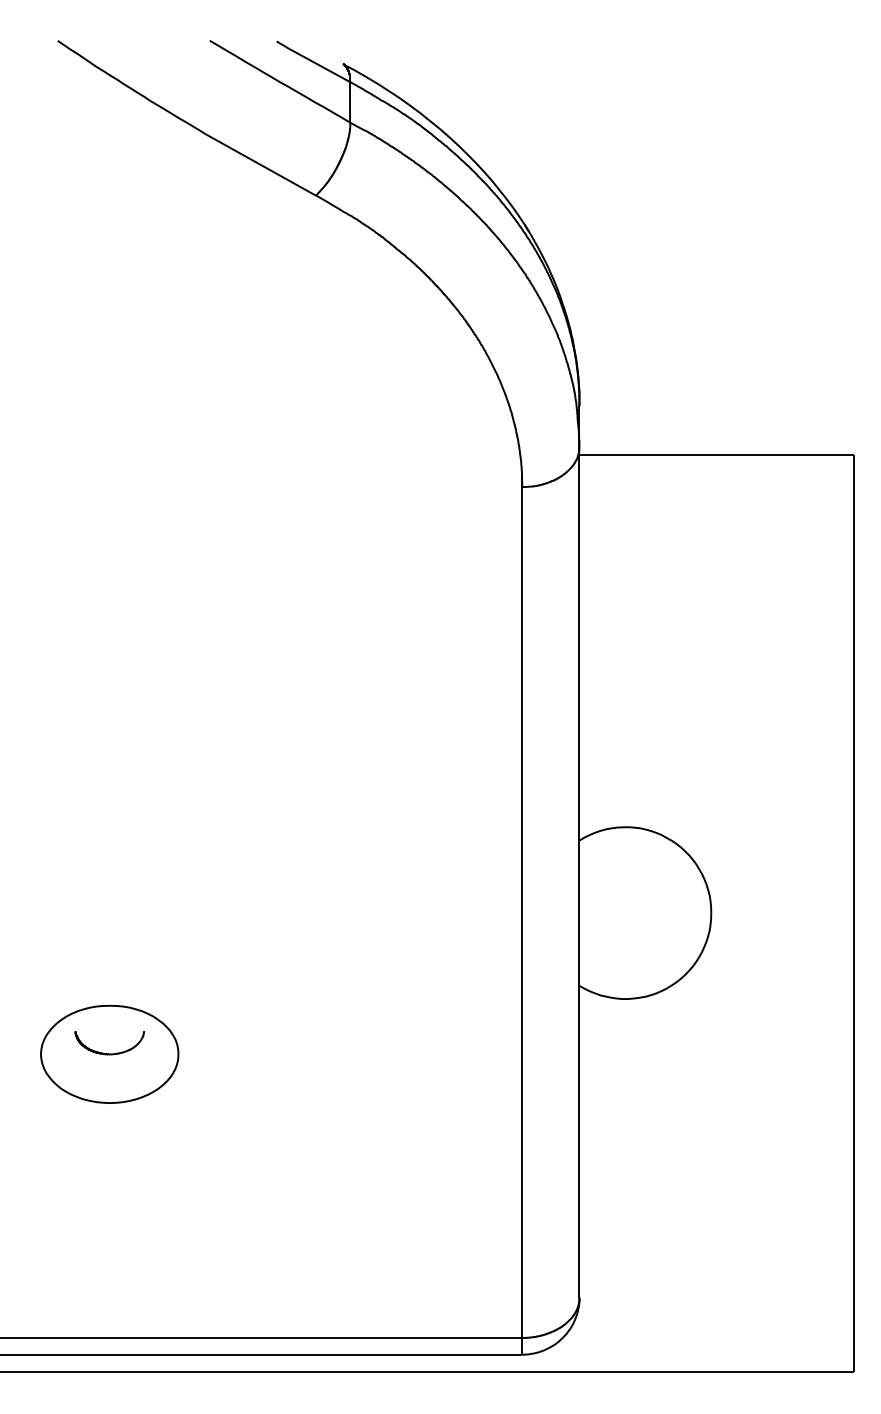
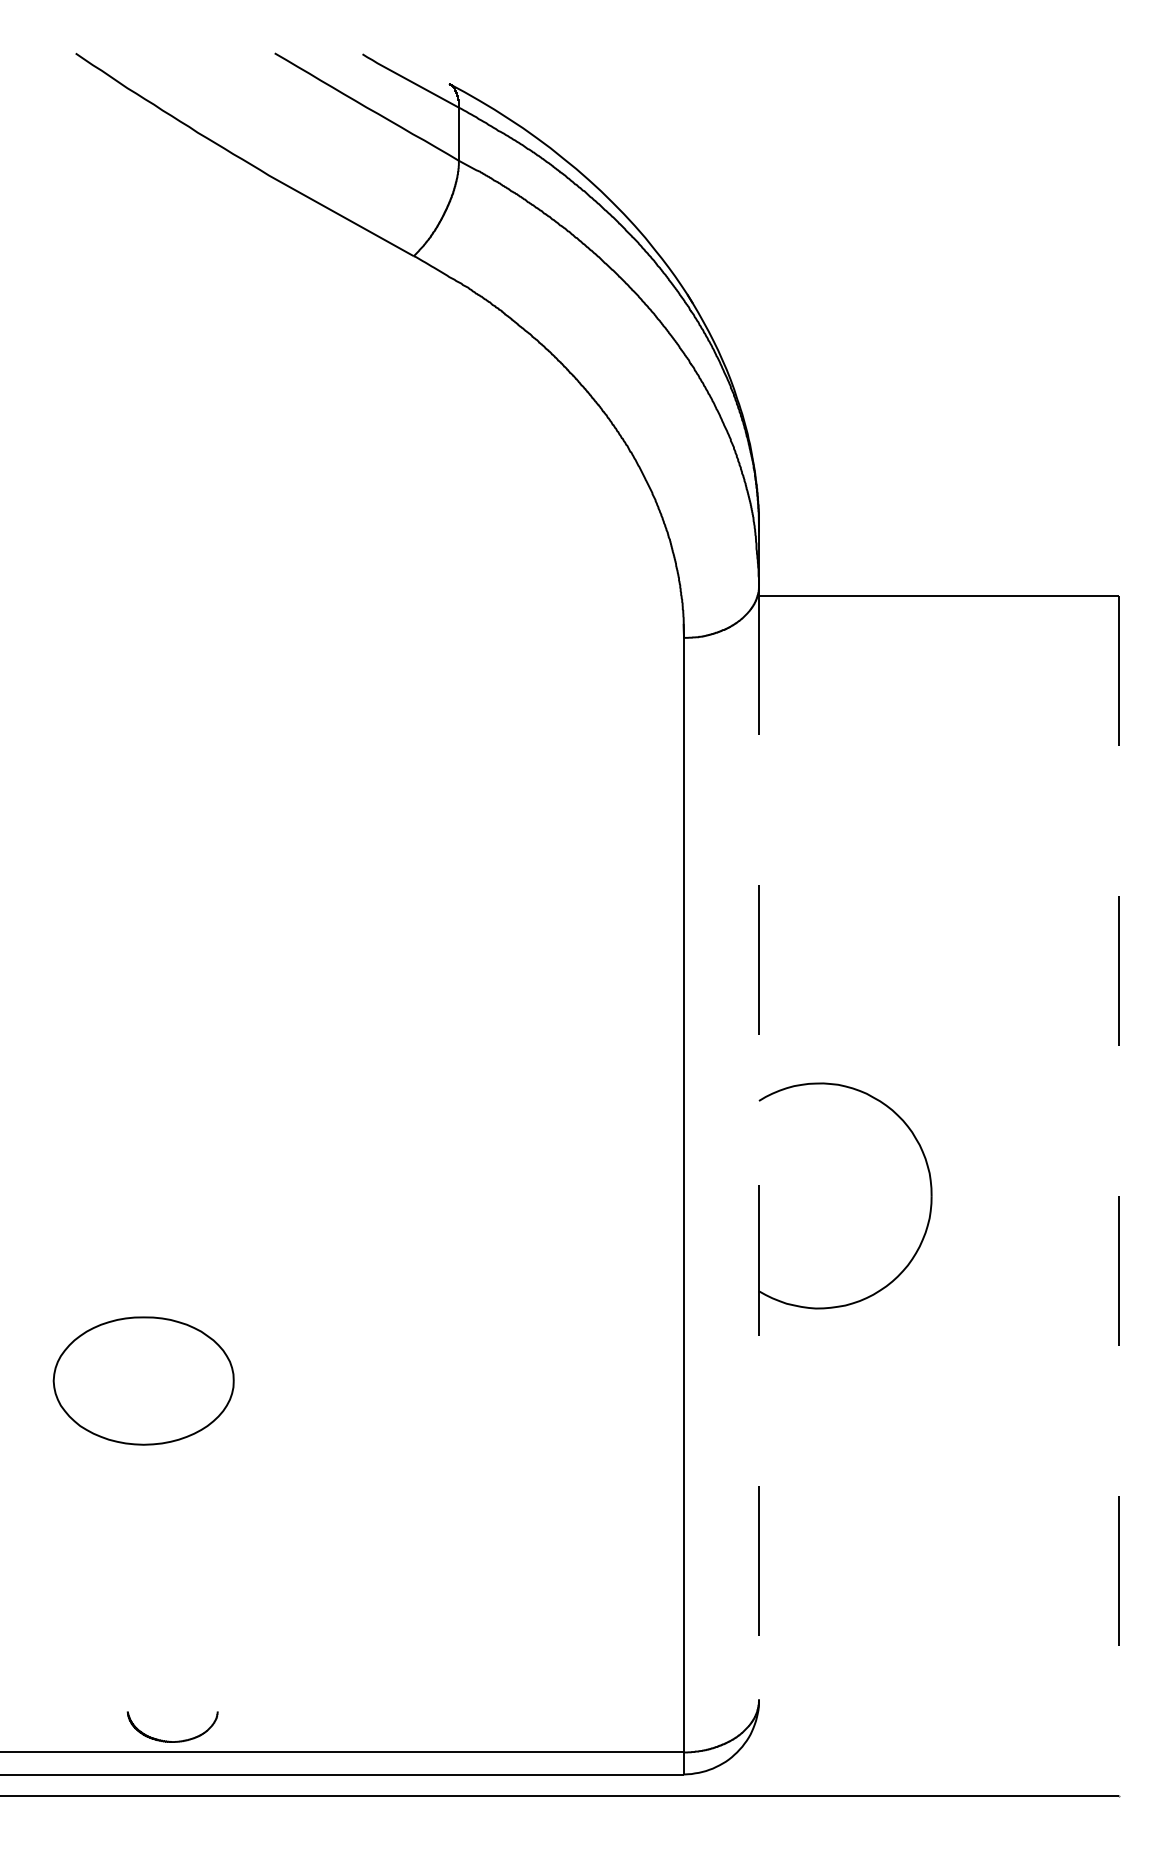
line: (579, 872) -> (759, 1142), solid -> dashed
line: (854, 913) -> (1119, 1196), solid -> dashed
curve: (107, 1053) -> (169, 1740), moved

